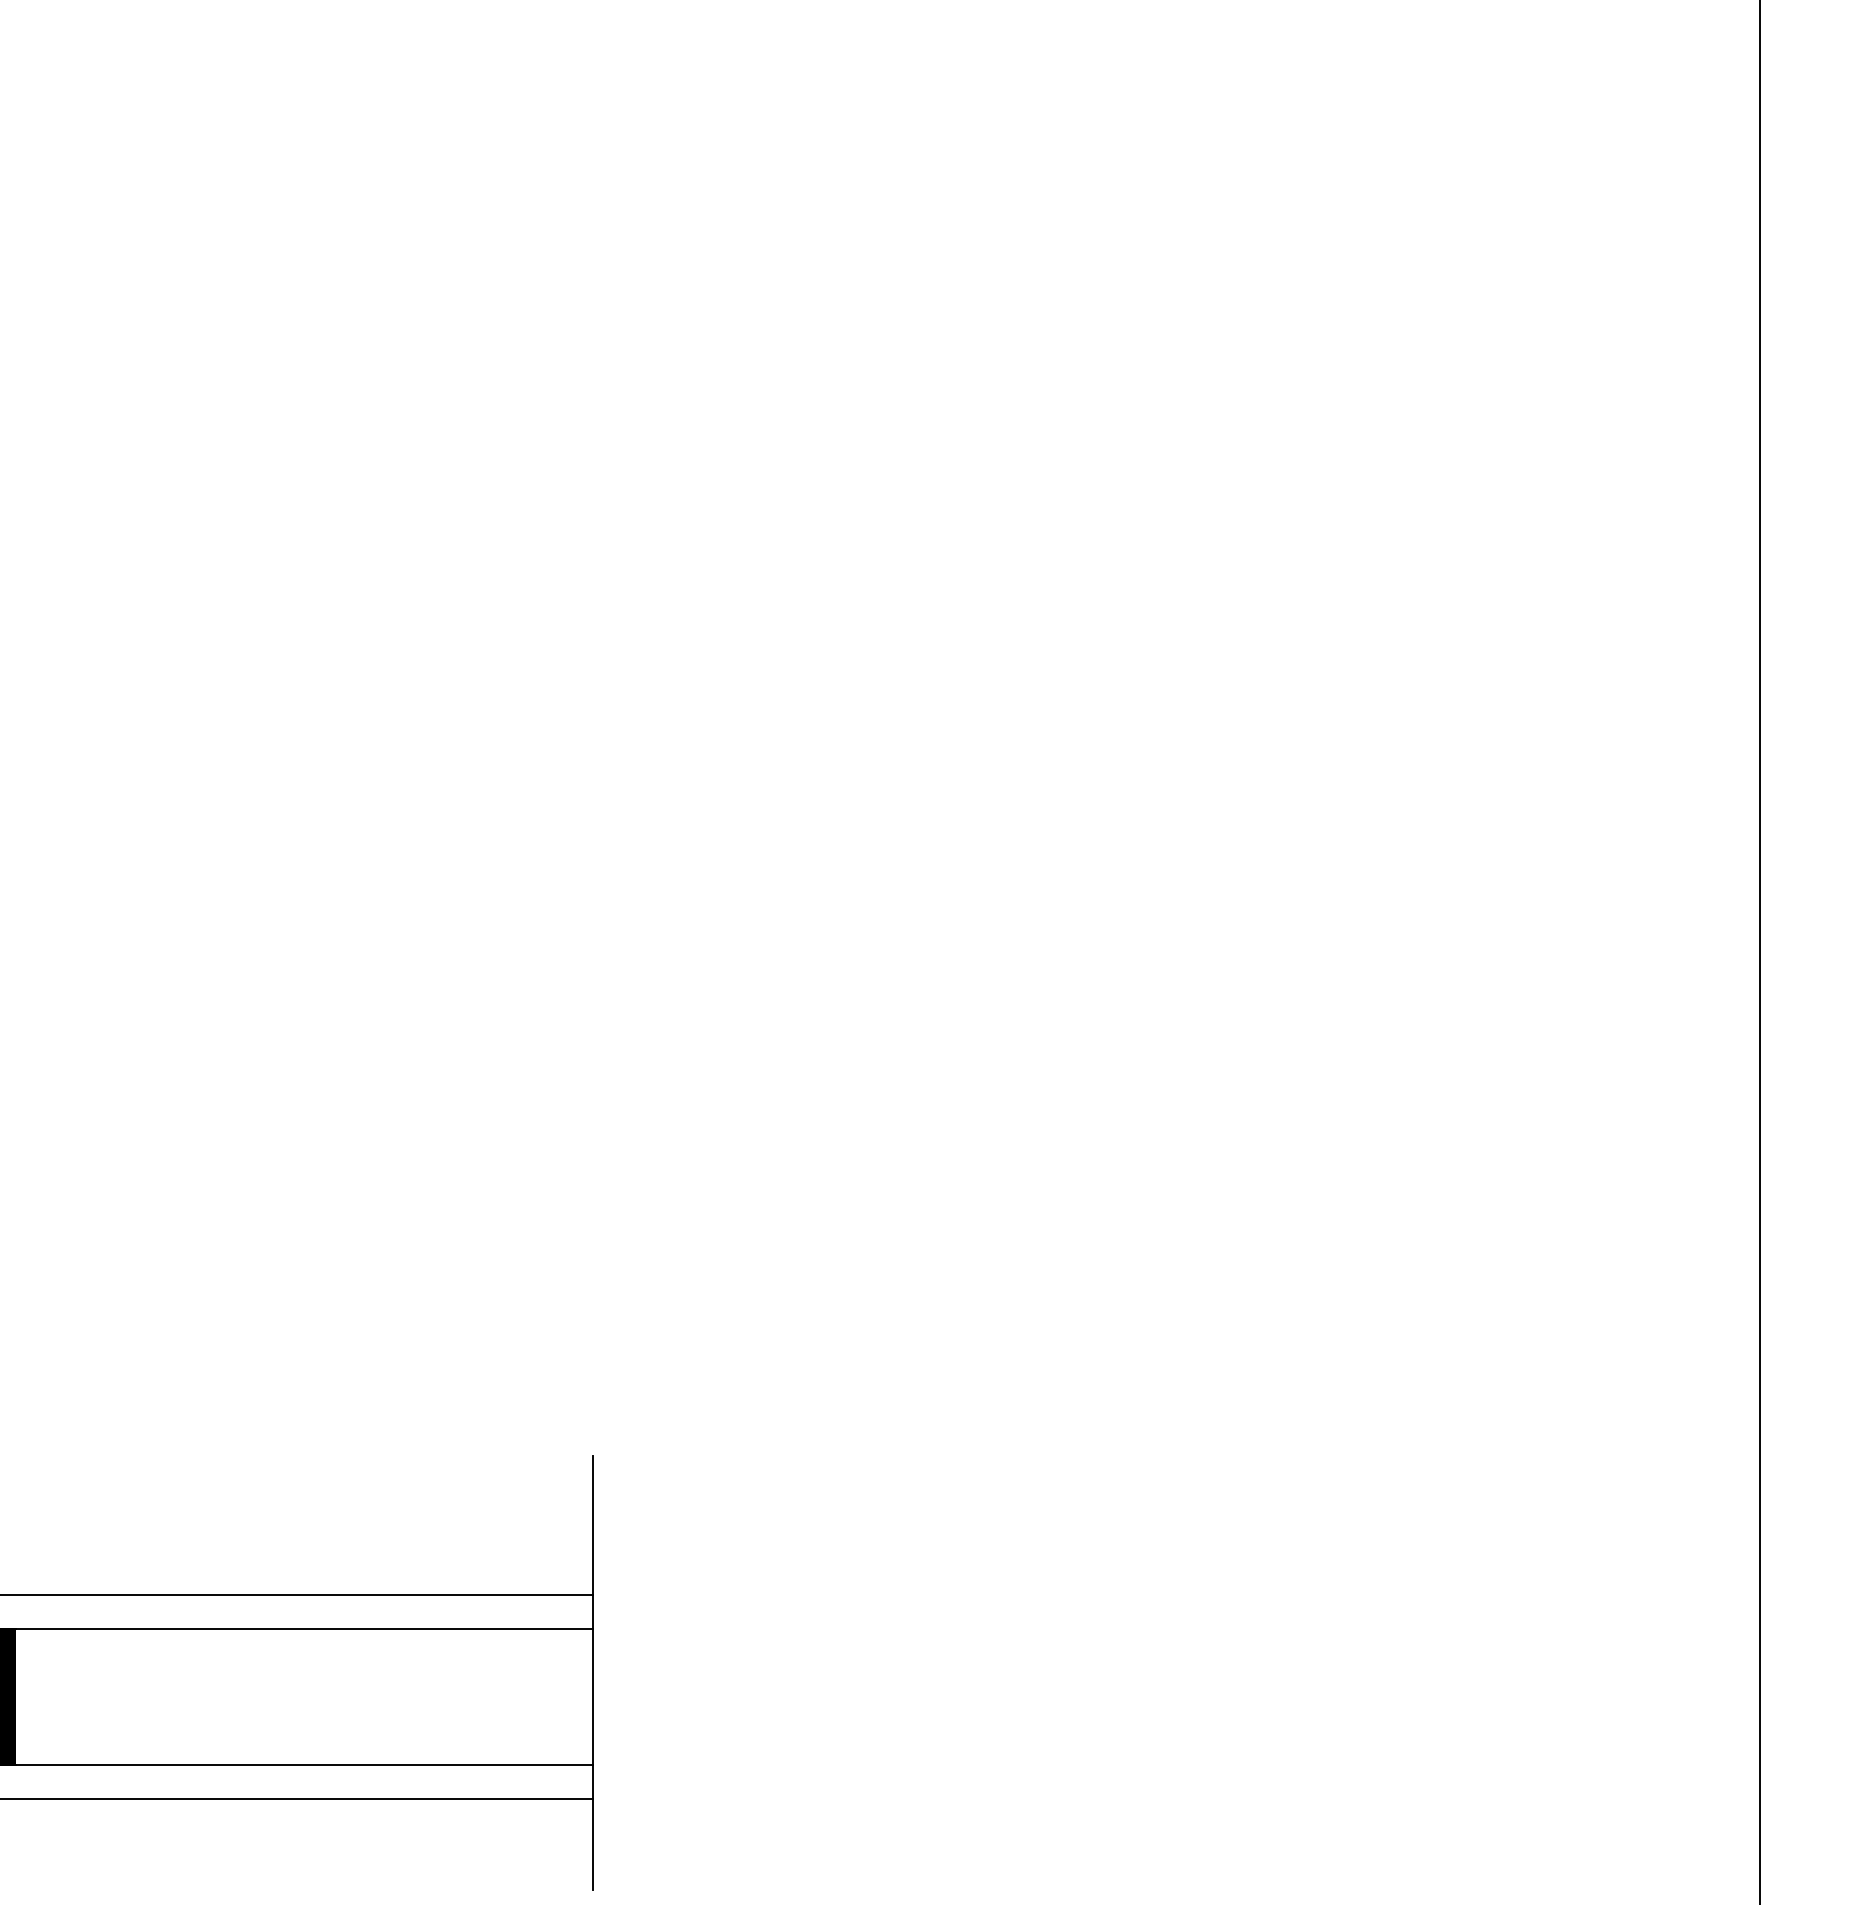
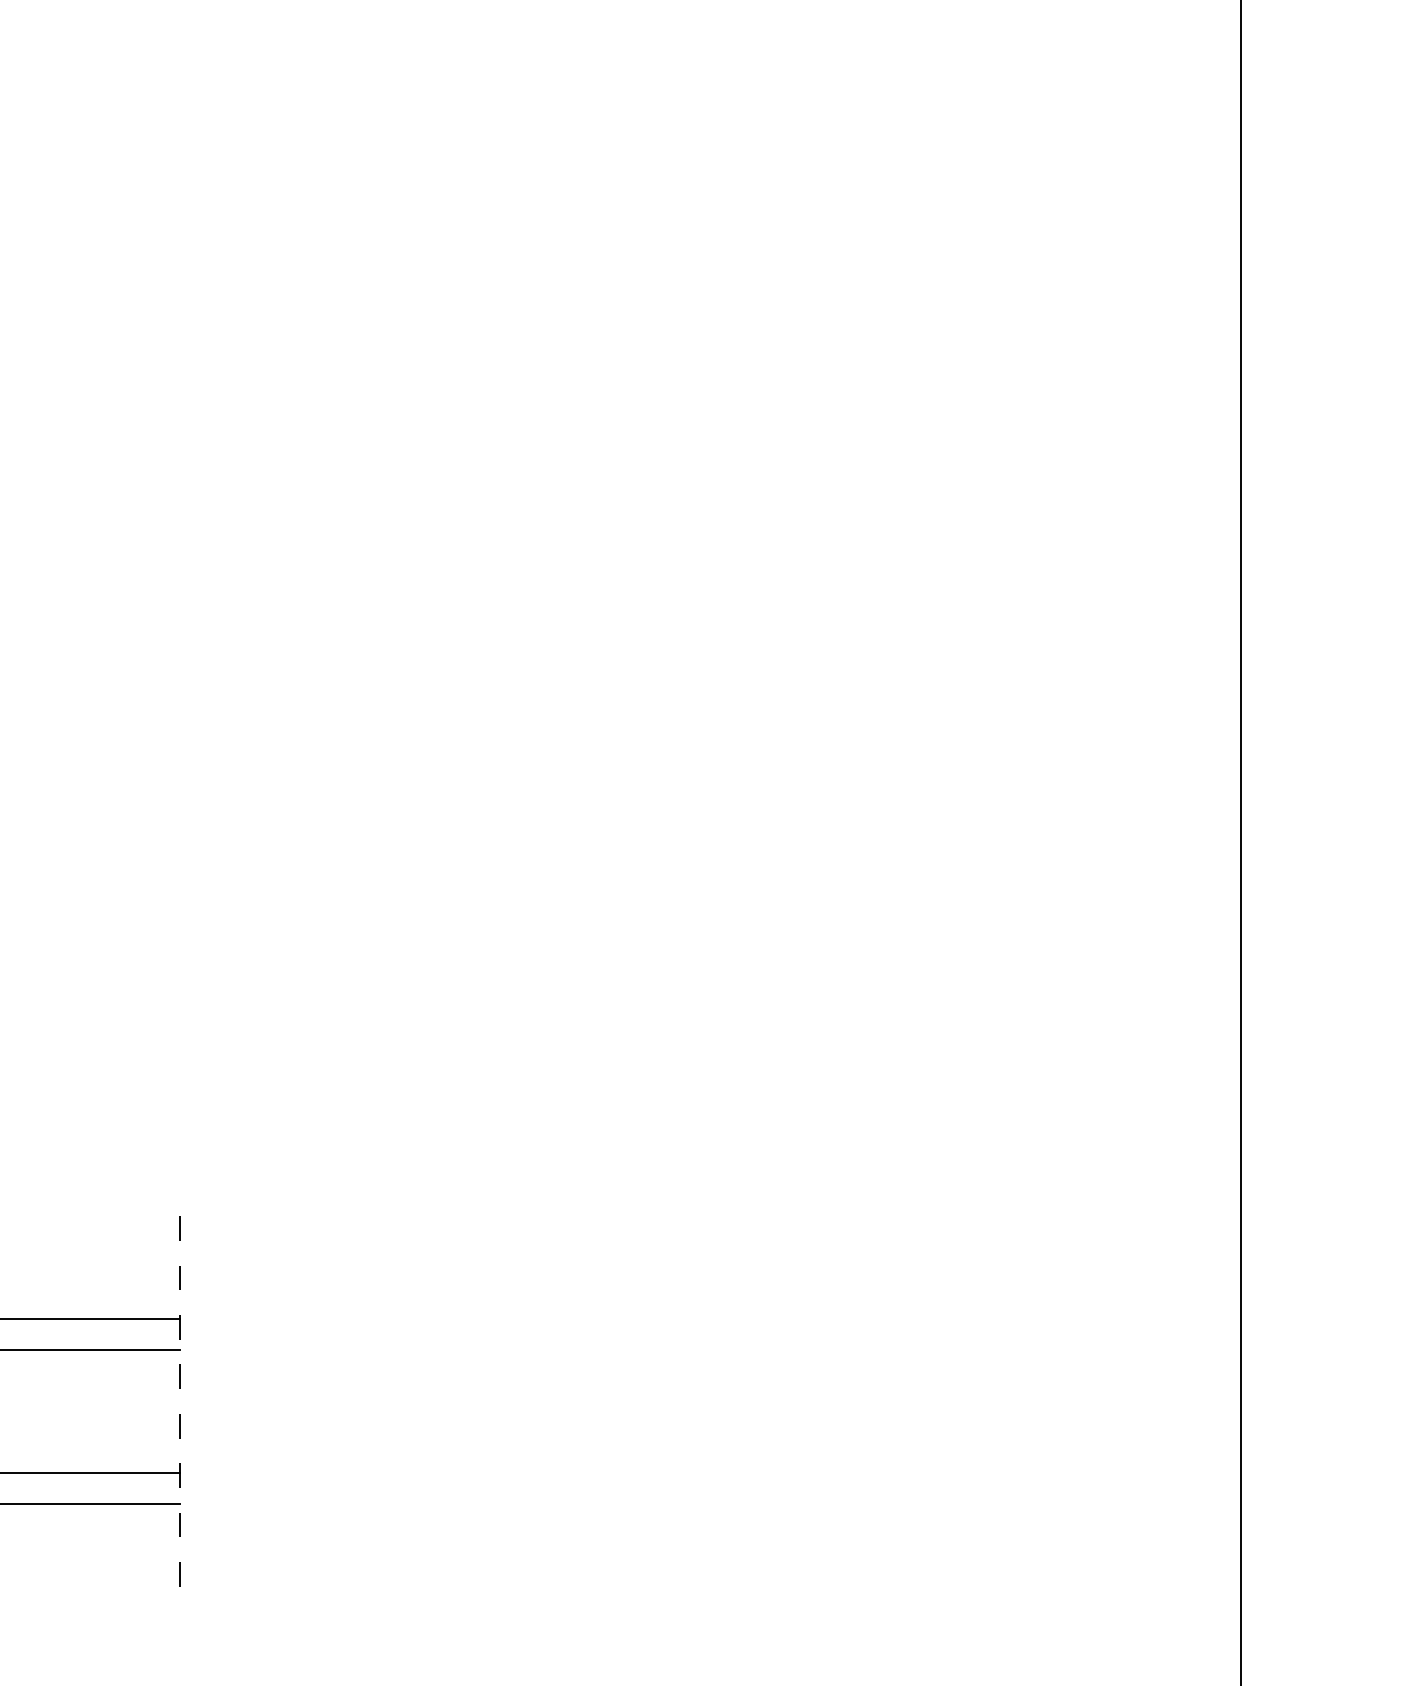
line: (593, 1672) -> (179, 1389), solid -> dashed

